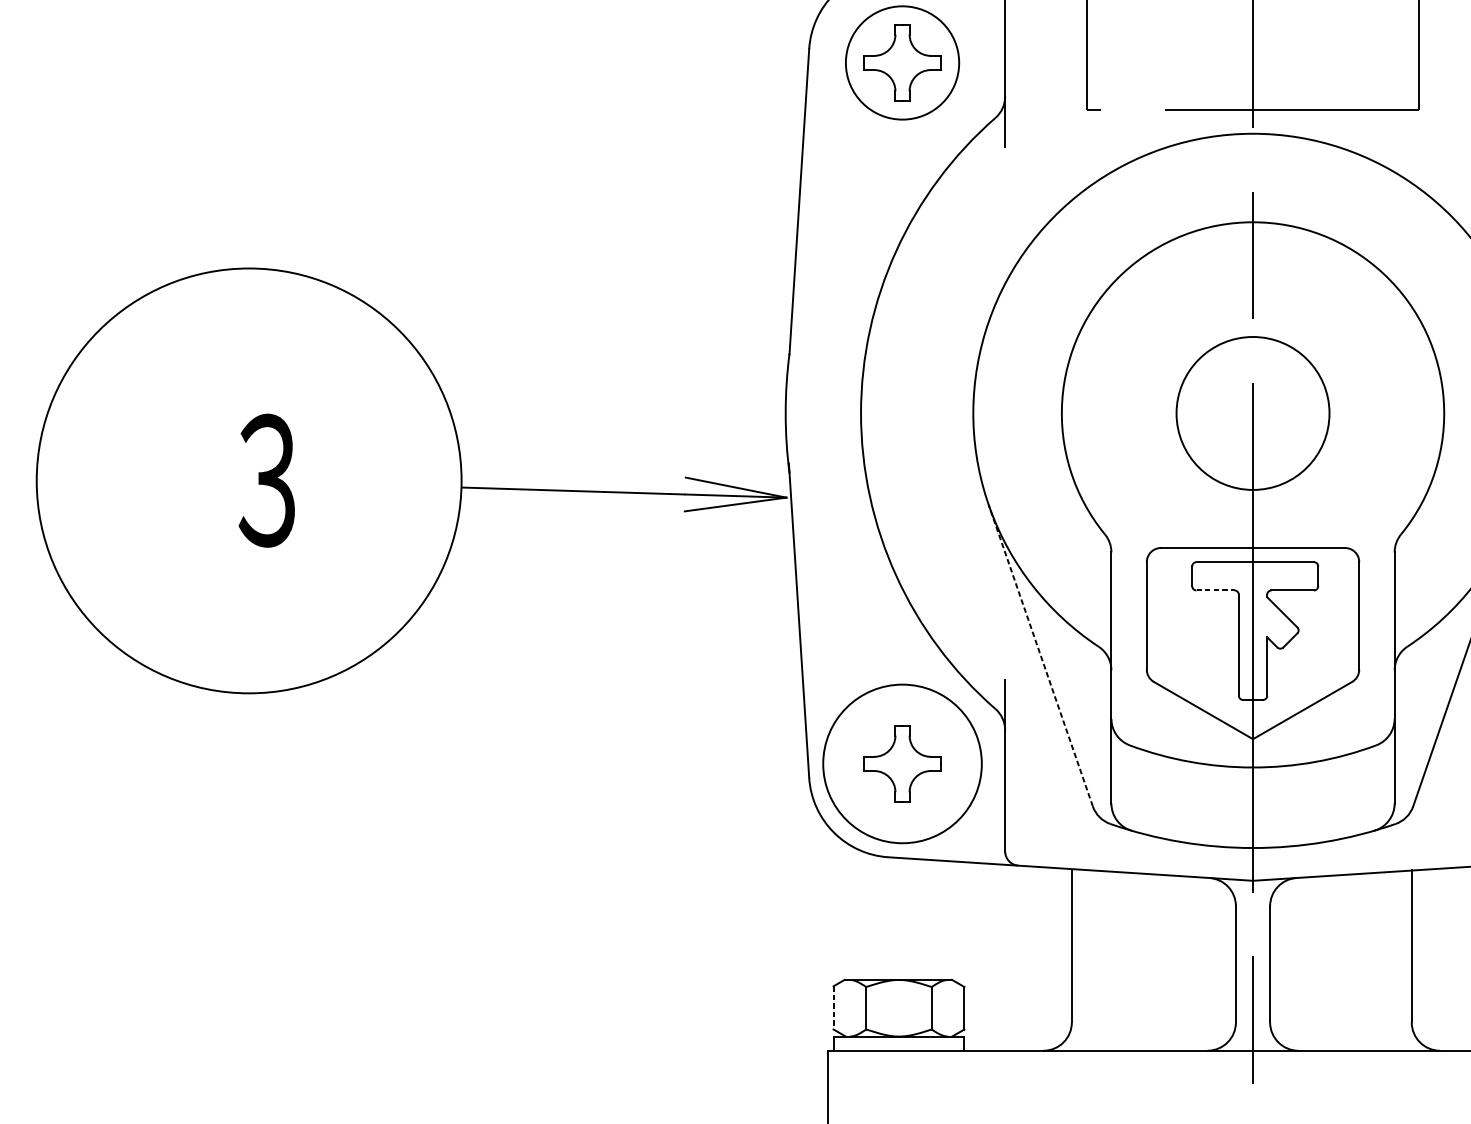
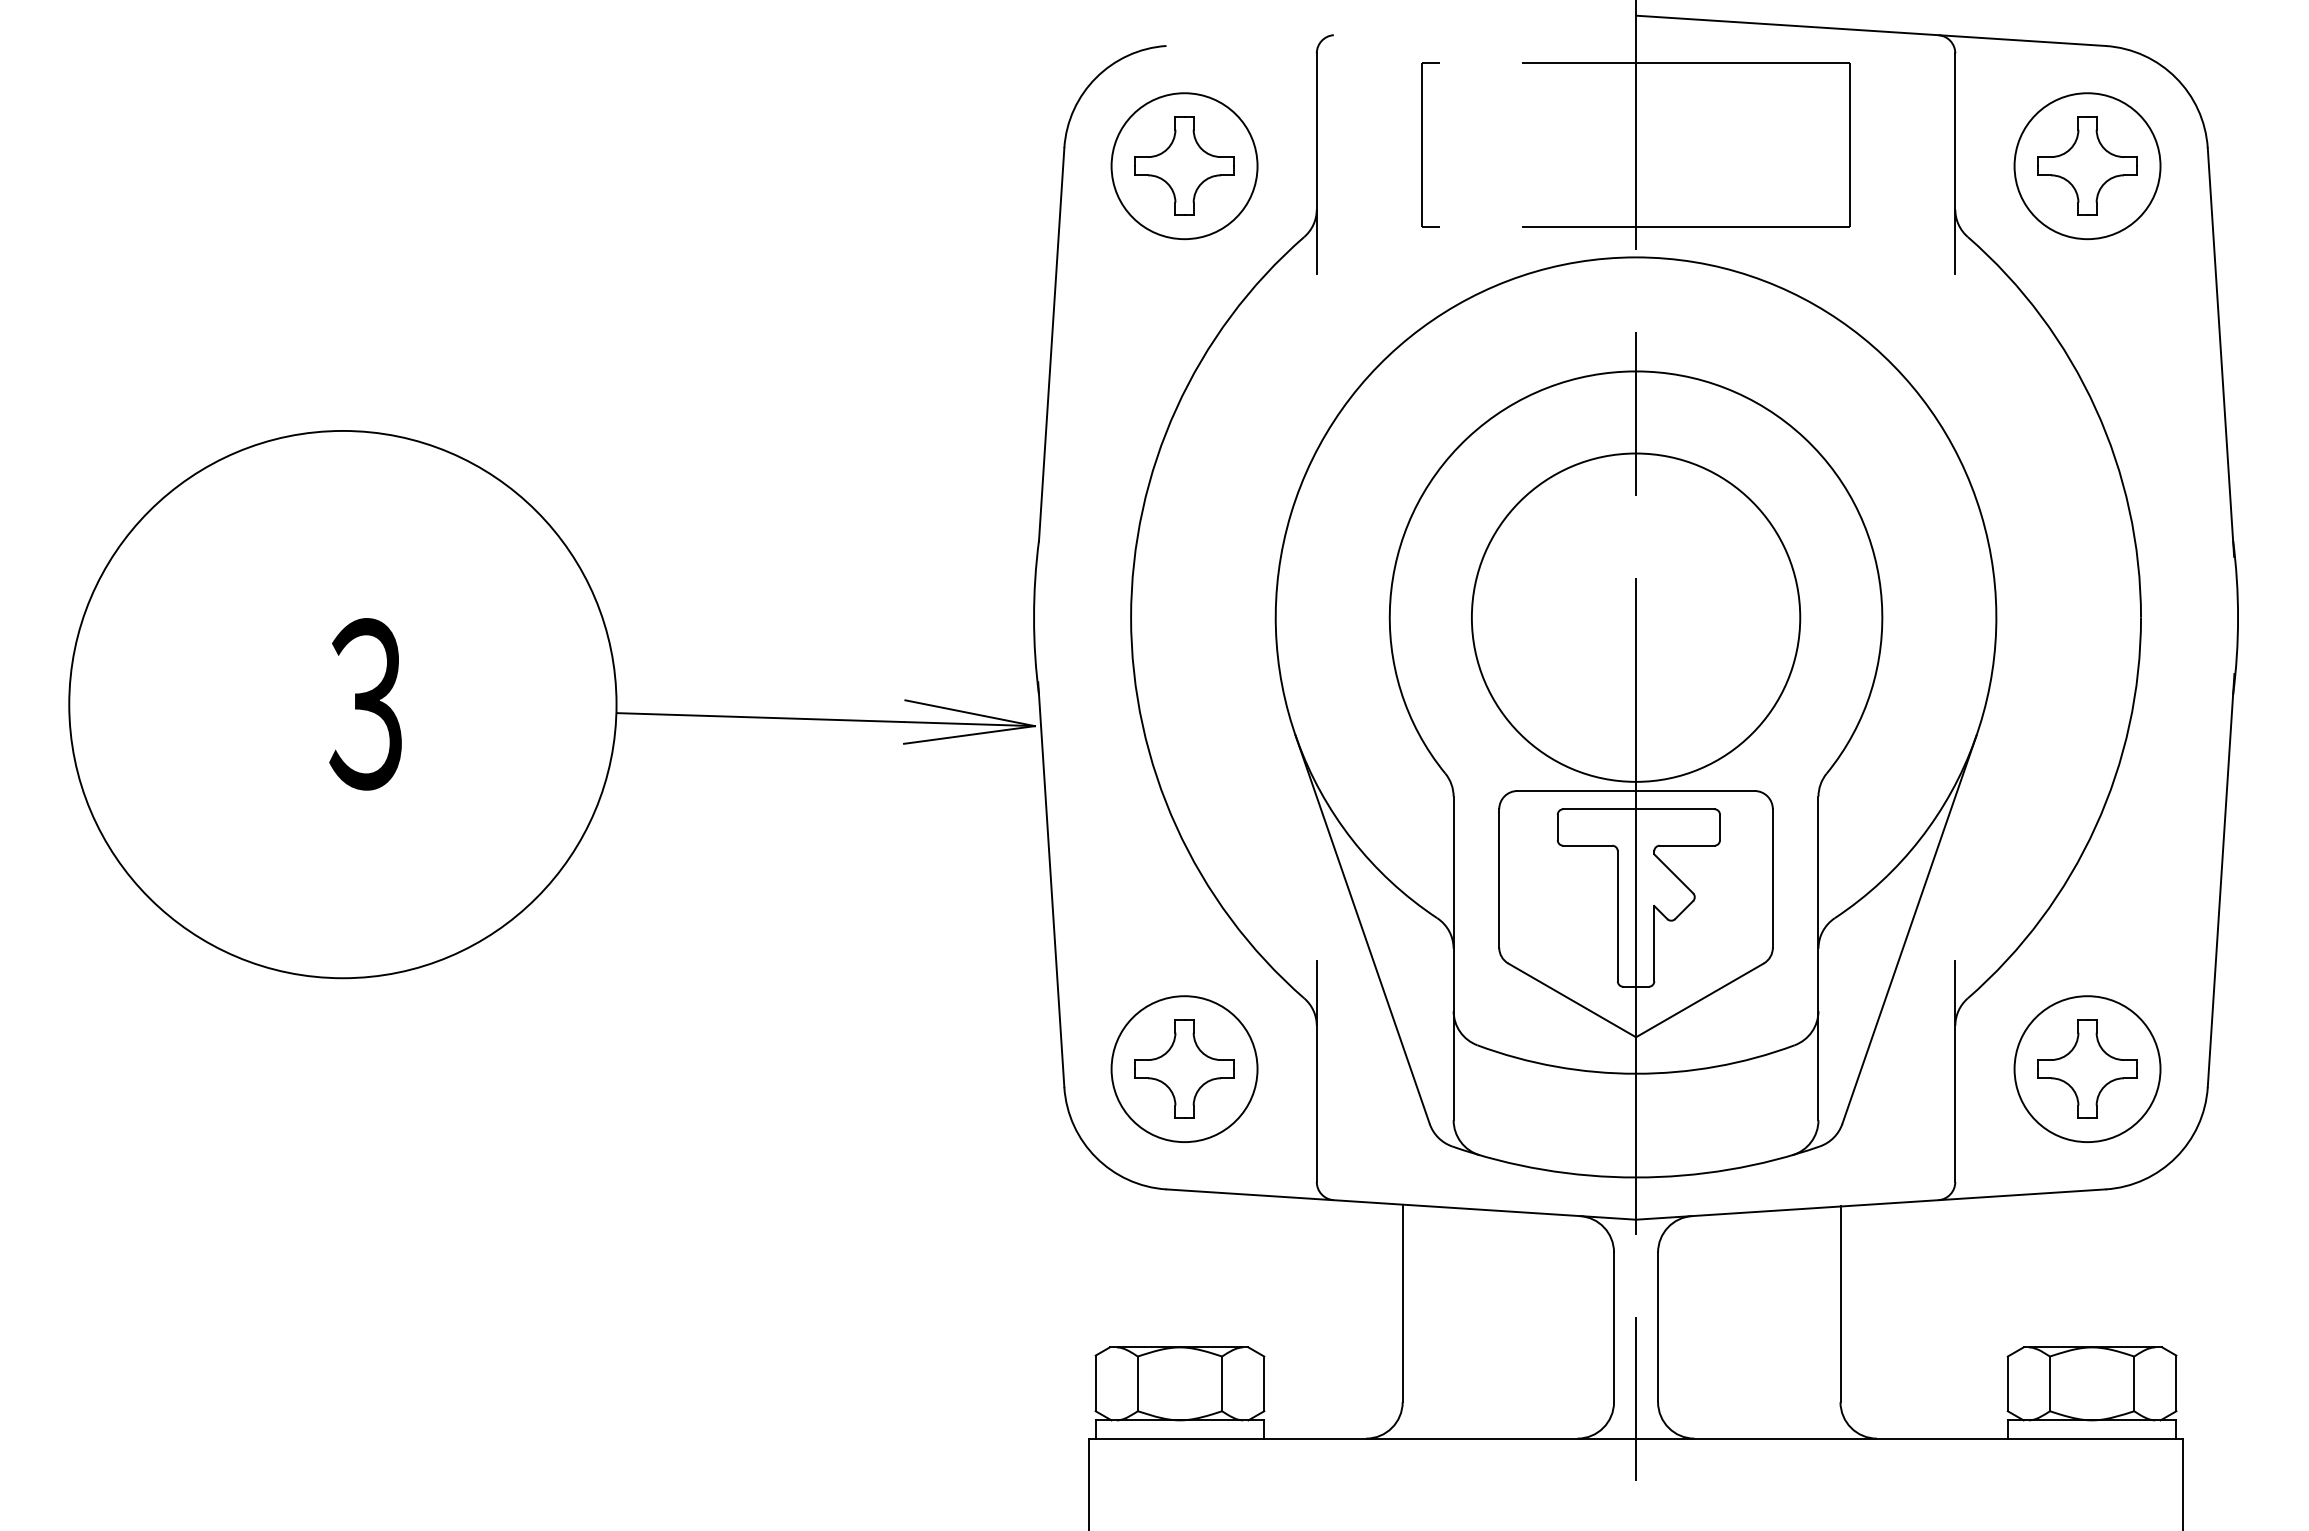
circle: (1252, 413) -> (1635, 617), size x1.67
line: (1215, 590) -> (1587, 845), dashed -> solid
line: (1040, 655) -> (1362, 929), dashed -> solid
circle: (902, 764) -> (1184, 1069), size x0.71
line: (833, 1007) -> (1095, 1383), dashed -> solid

